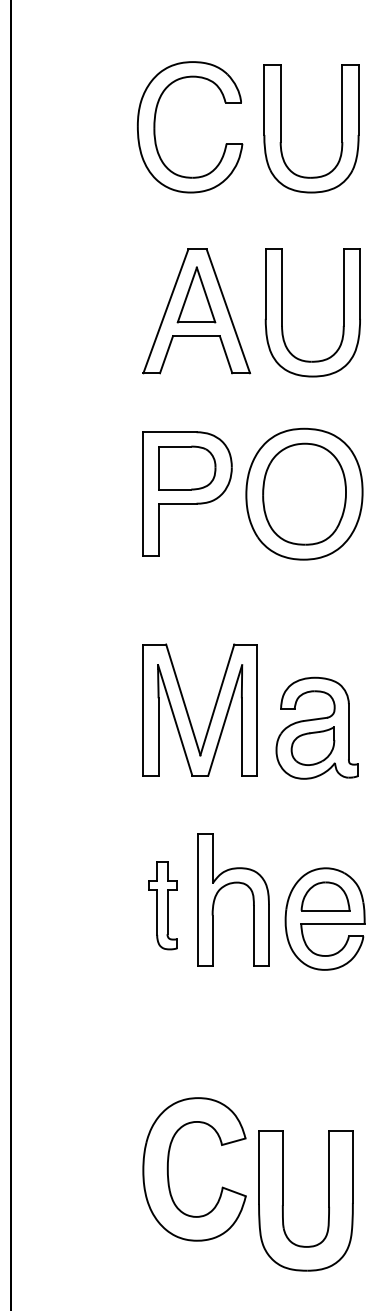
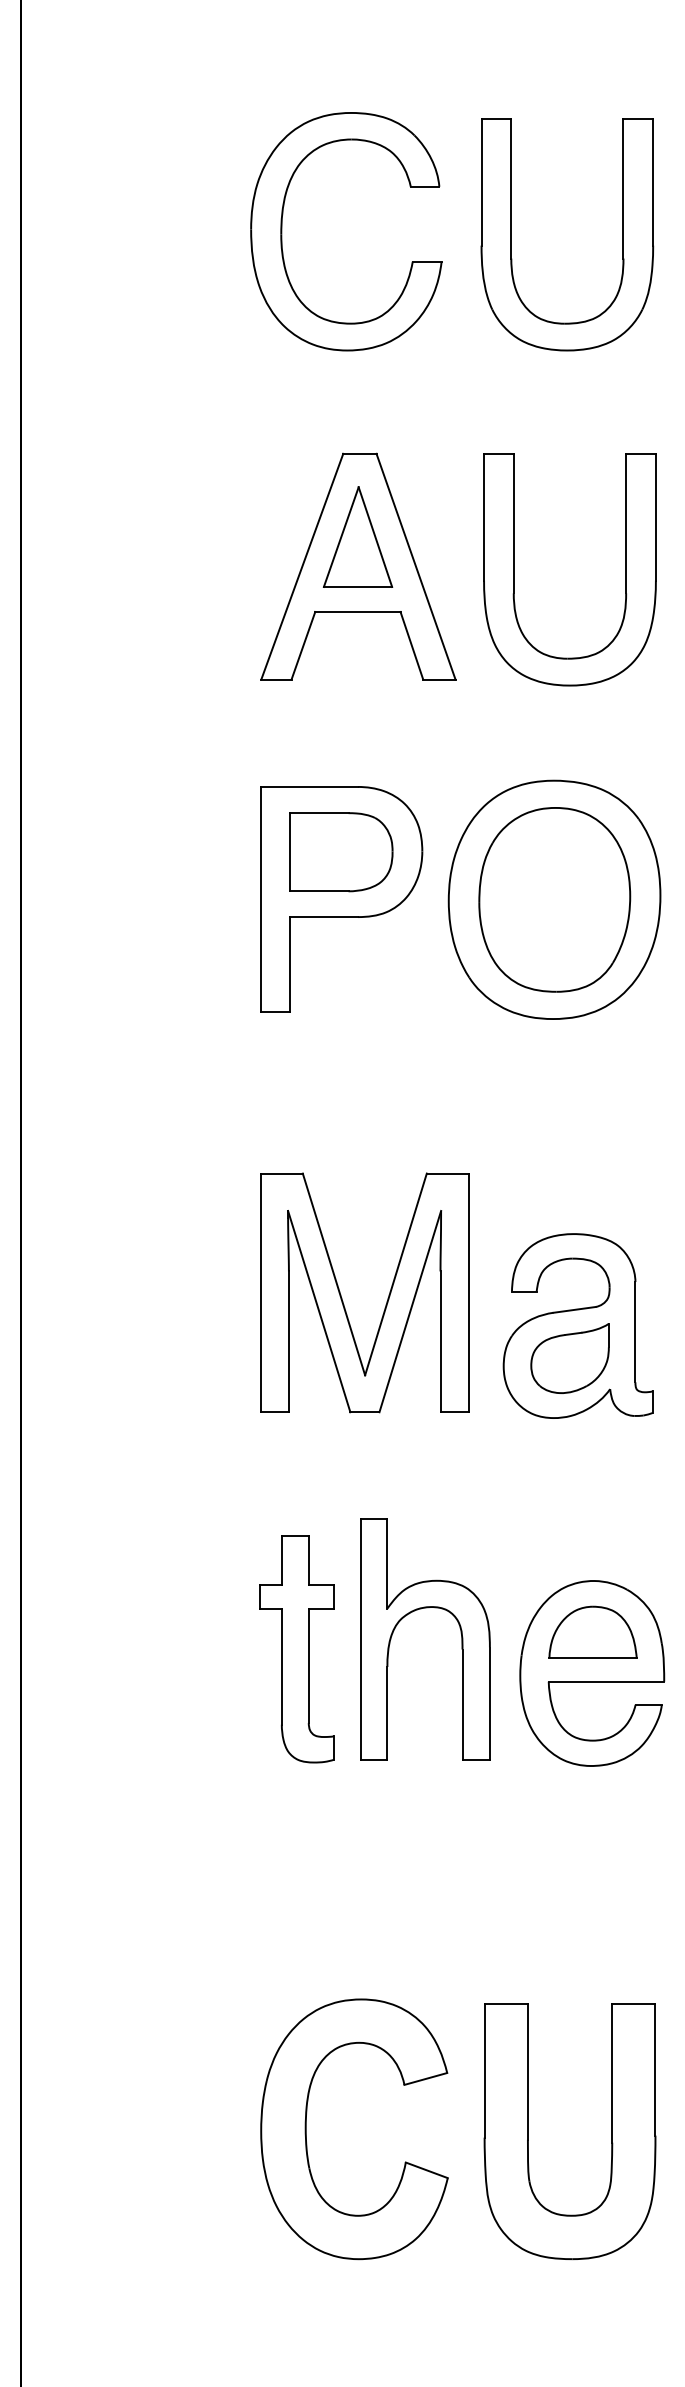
part: (162, 905) -> (296, 1648), size x1.43
part: (283, 1200) -> (529, 2131), moved

